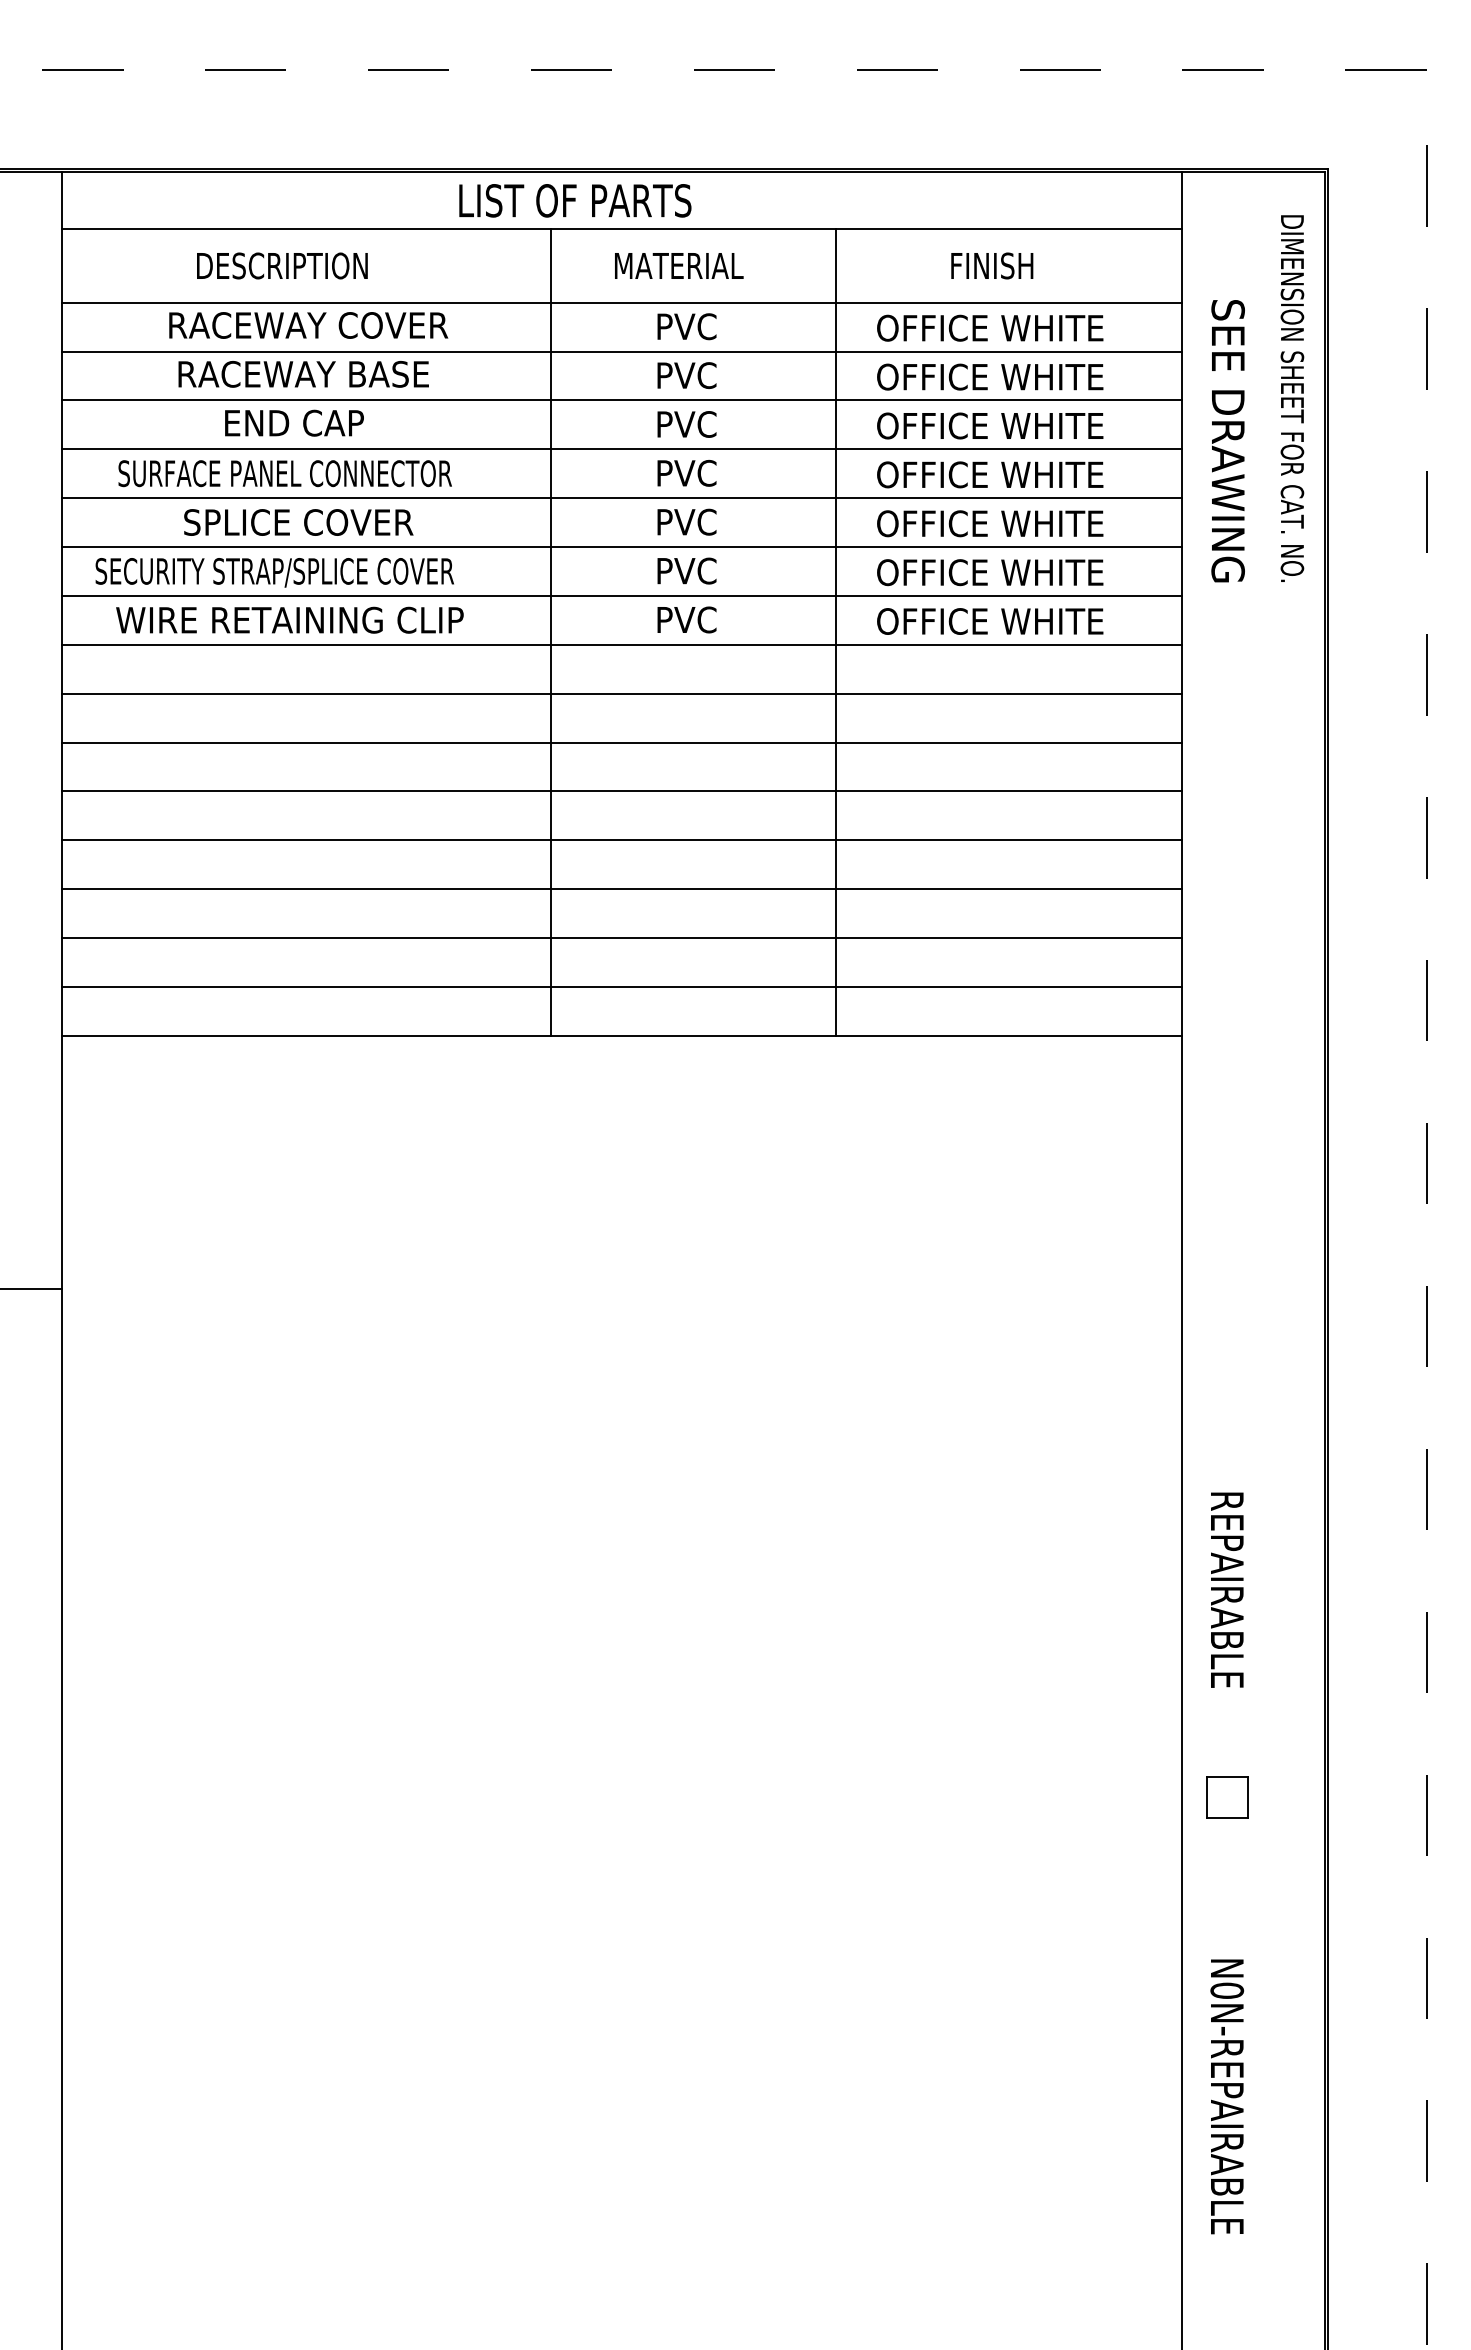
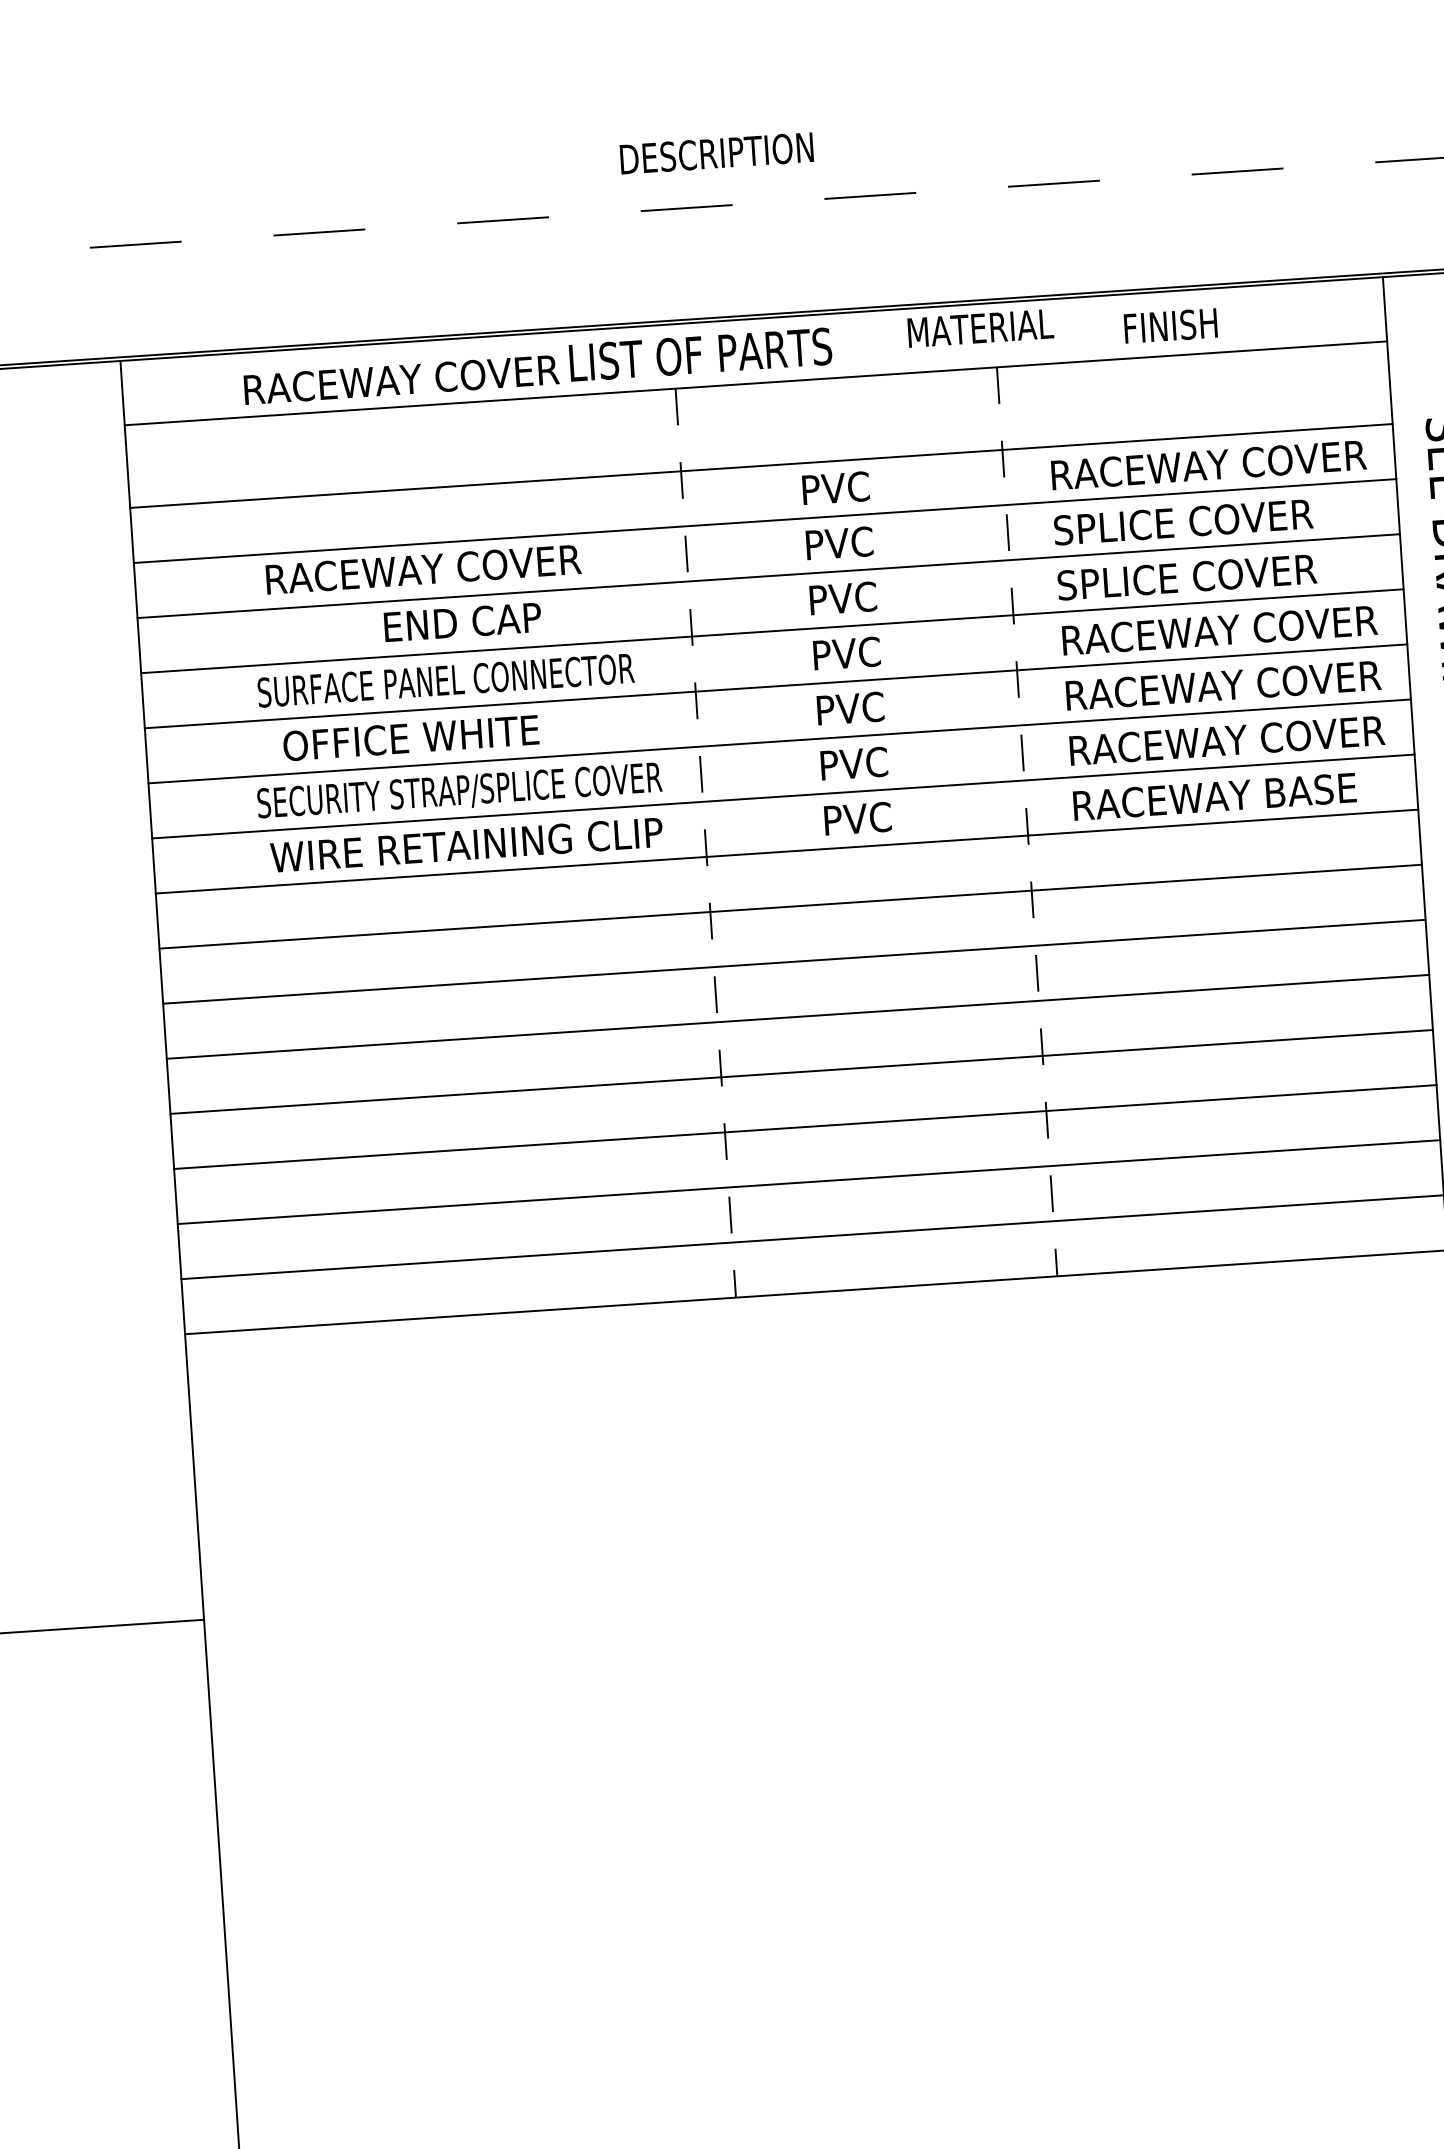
text: (282, 265) -> (716, 152), moved
text: (679, 265) -> (981, 327), moved
text: (992, 265) -> (1171, 325), moved
text: (308, 325) -> (401, 379), moved
text: (1017, 327) -> (1208, 464), OFFICE WHITE -> RACEWAY COVER
text: (402, 373) -> (518, 562), RACEWAY BASE -> RACEWAY COVER
text: (991, 376) -> (1182, 521), OFFICE WHITE -> SPLICE COVER
text: (294, 422) -> (462, 621), moved
text: (991, 425) -> (1186, 576), OFFICE WHITE -> SPLICE COVER
text: (284, 473) -> (445, 680), moved
text: (1017, 474) -> (1219, 630), OFFICE WHITE -> RACEWAY COVER
text: (298, 522) -> (412, 738), SPLICE COVER -> OFFICE WHITE
text: (1017, 523) -> (1223, 685), OFFICE WHITE -> RACEWAY COVER
text: (274, 572) -> (459, 791), moved
text: (1017, 572) -> (1226, 740), OFFICE WHITE -> RACEWAY COVER
text: (289, 619) -> (466, 844), moved
text: (1002, 621) -> (1213, 796), OFFICE WHITE -> RACEWAY BASE
line: (551, 633) -> (706, 844), solid -> dashed
line: (836, 633) -> (1027, 822), solid -> dashed

